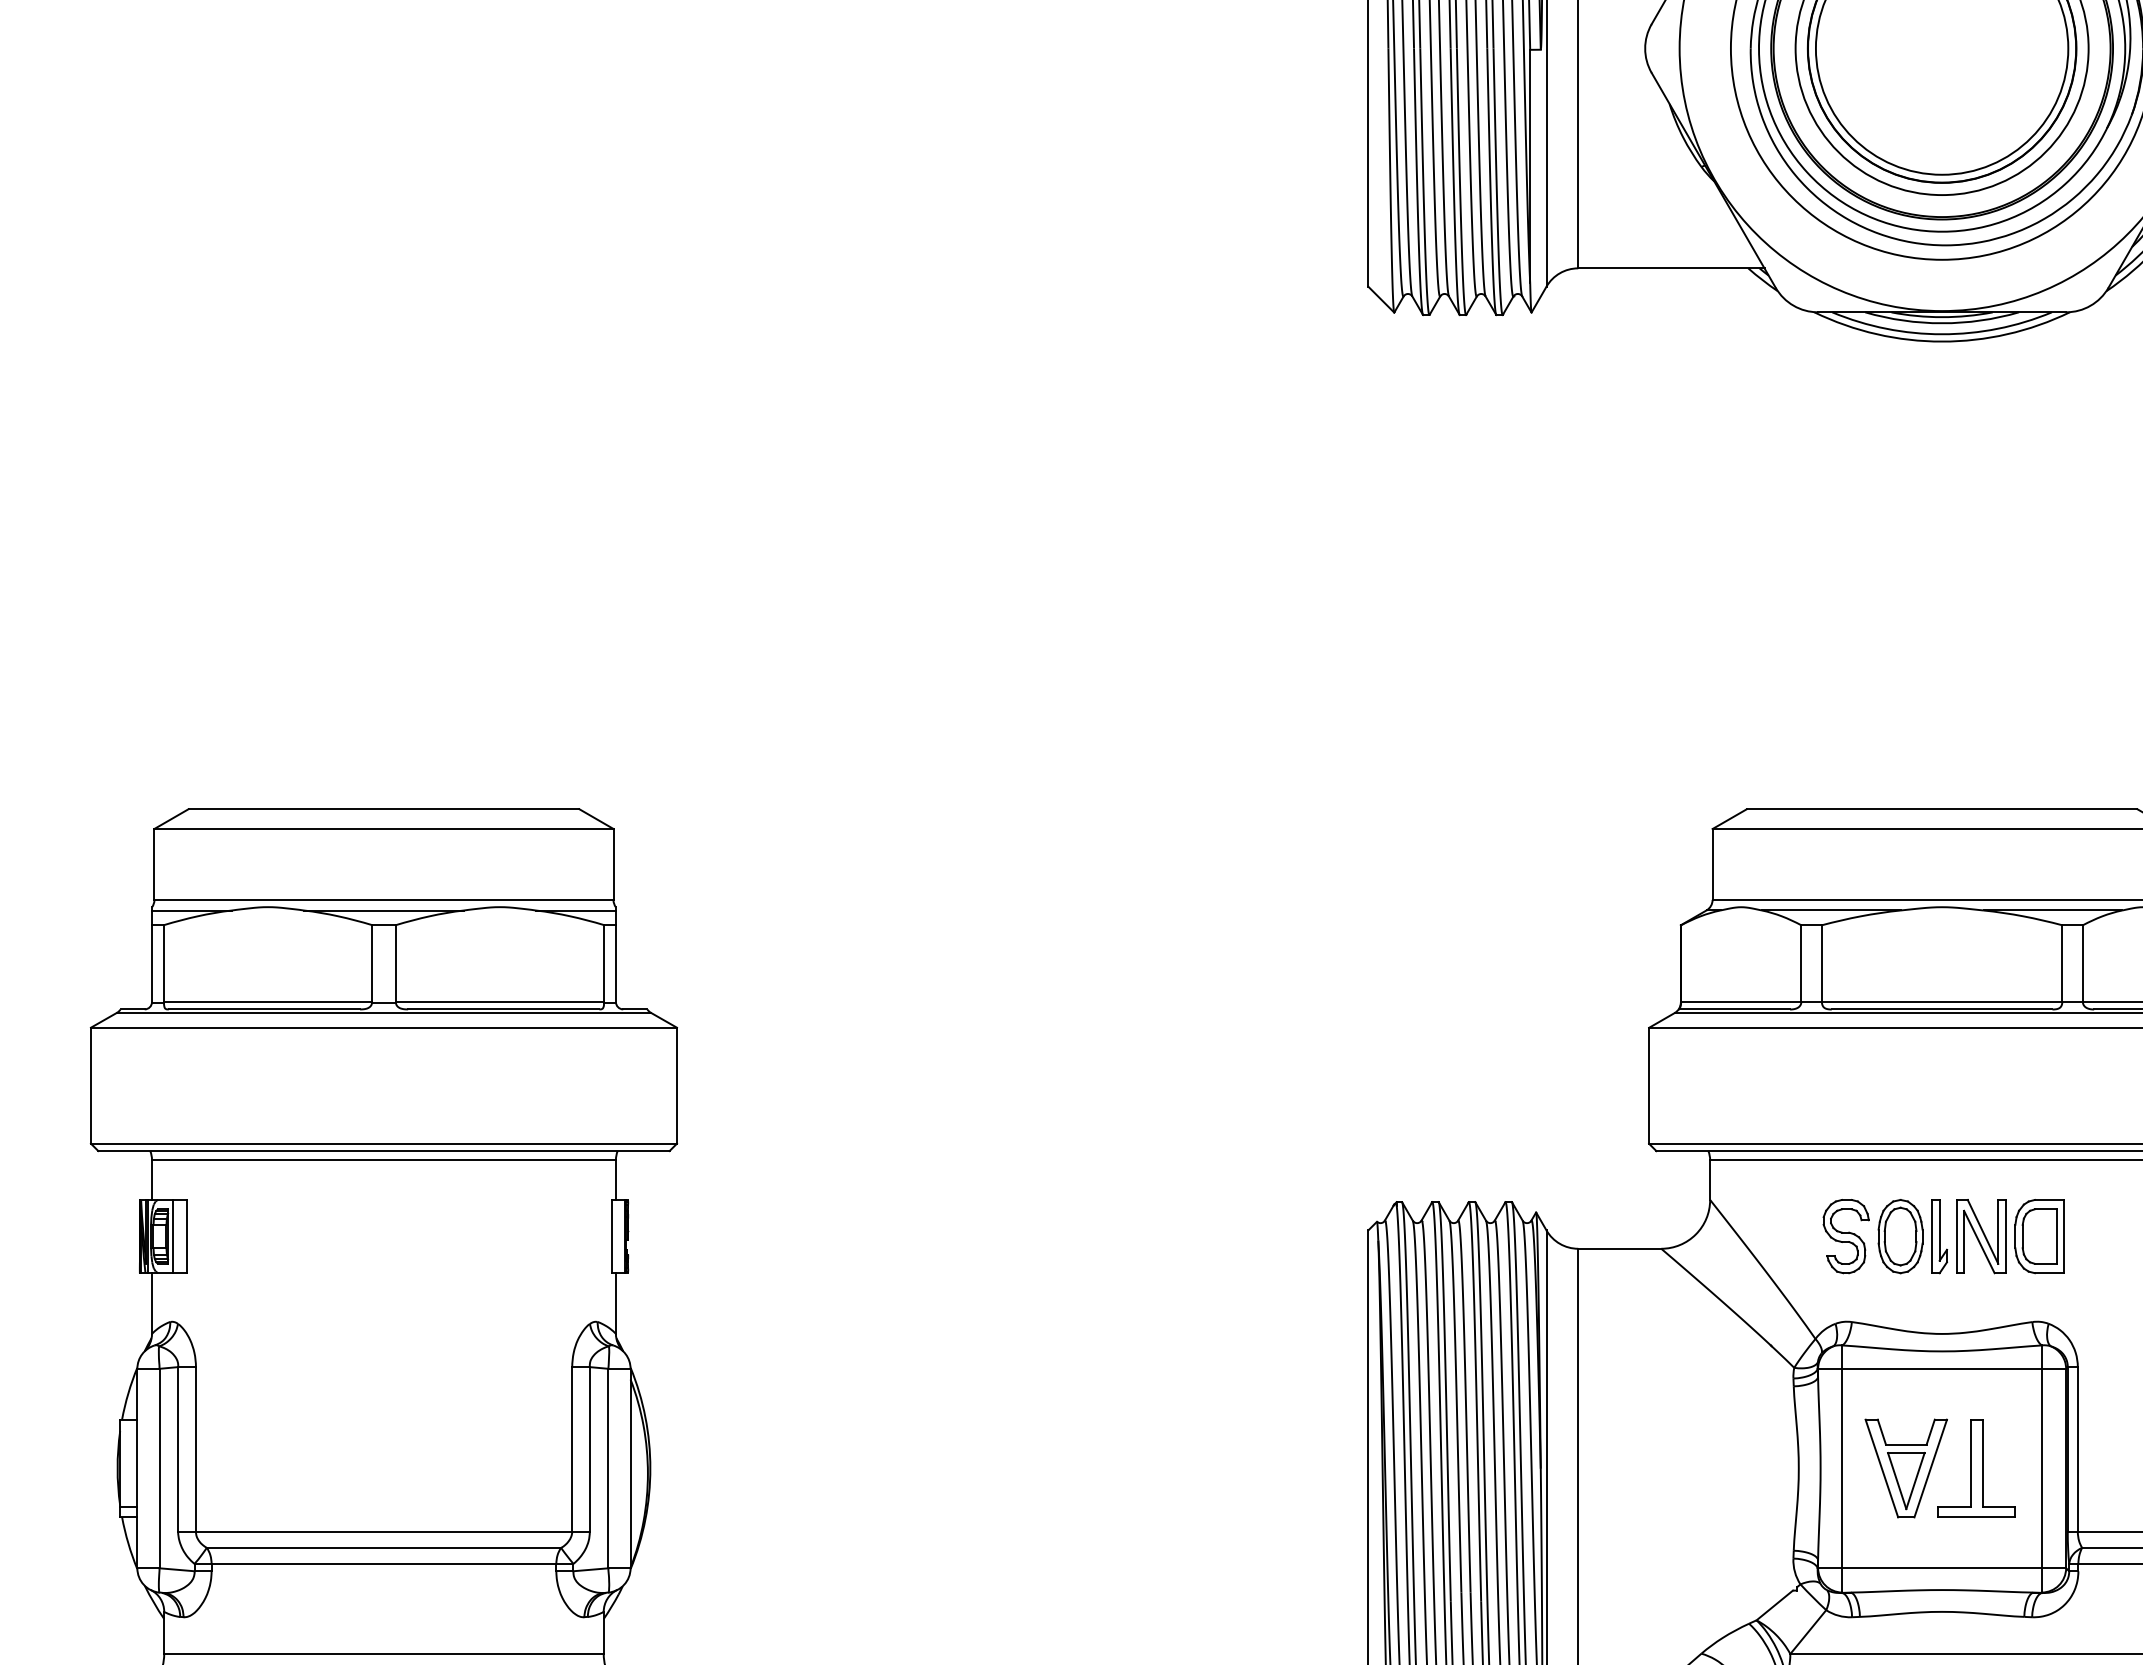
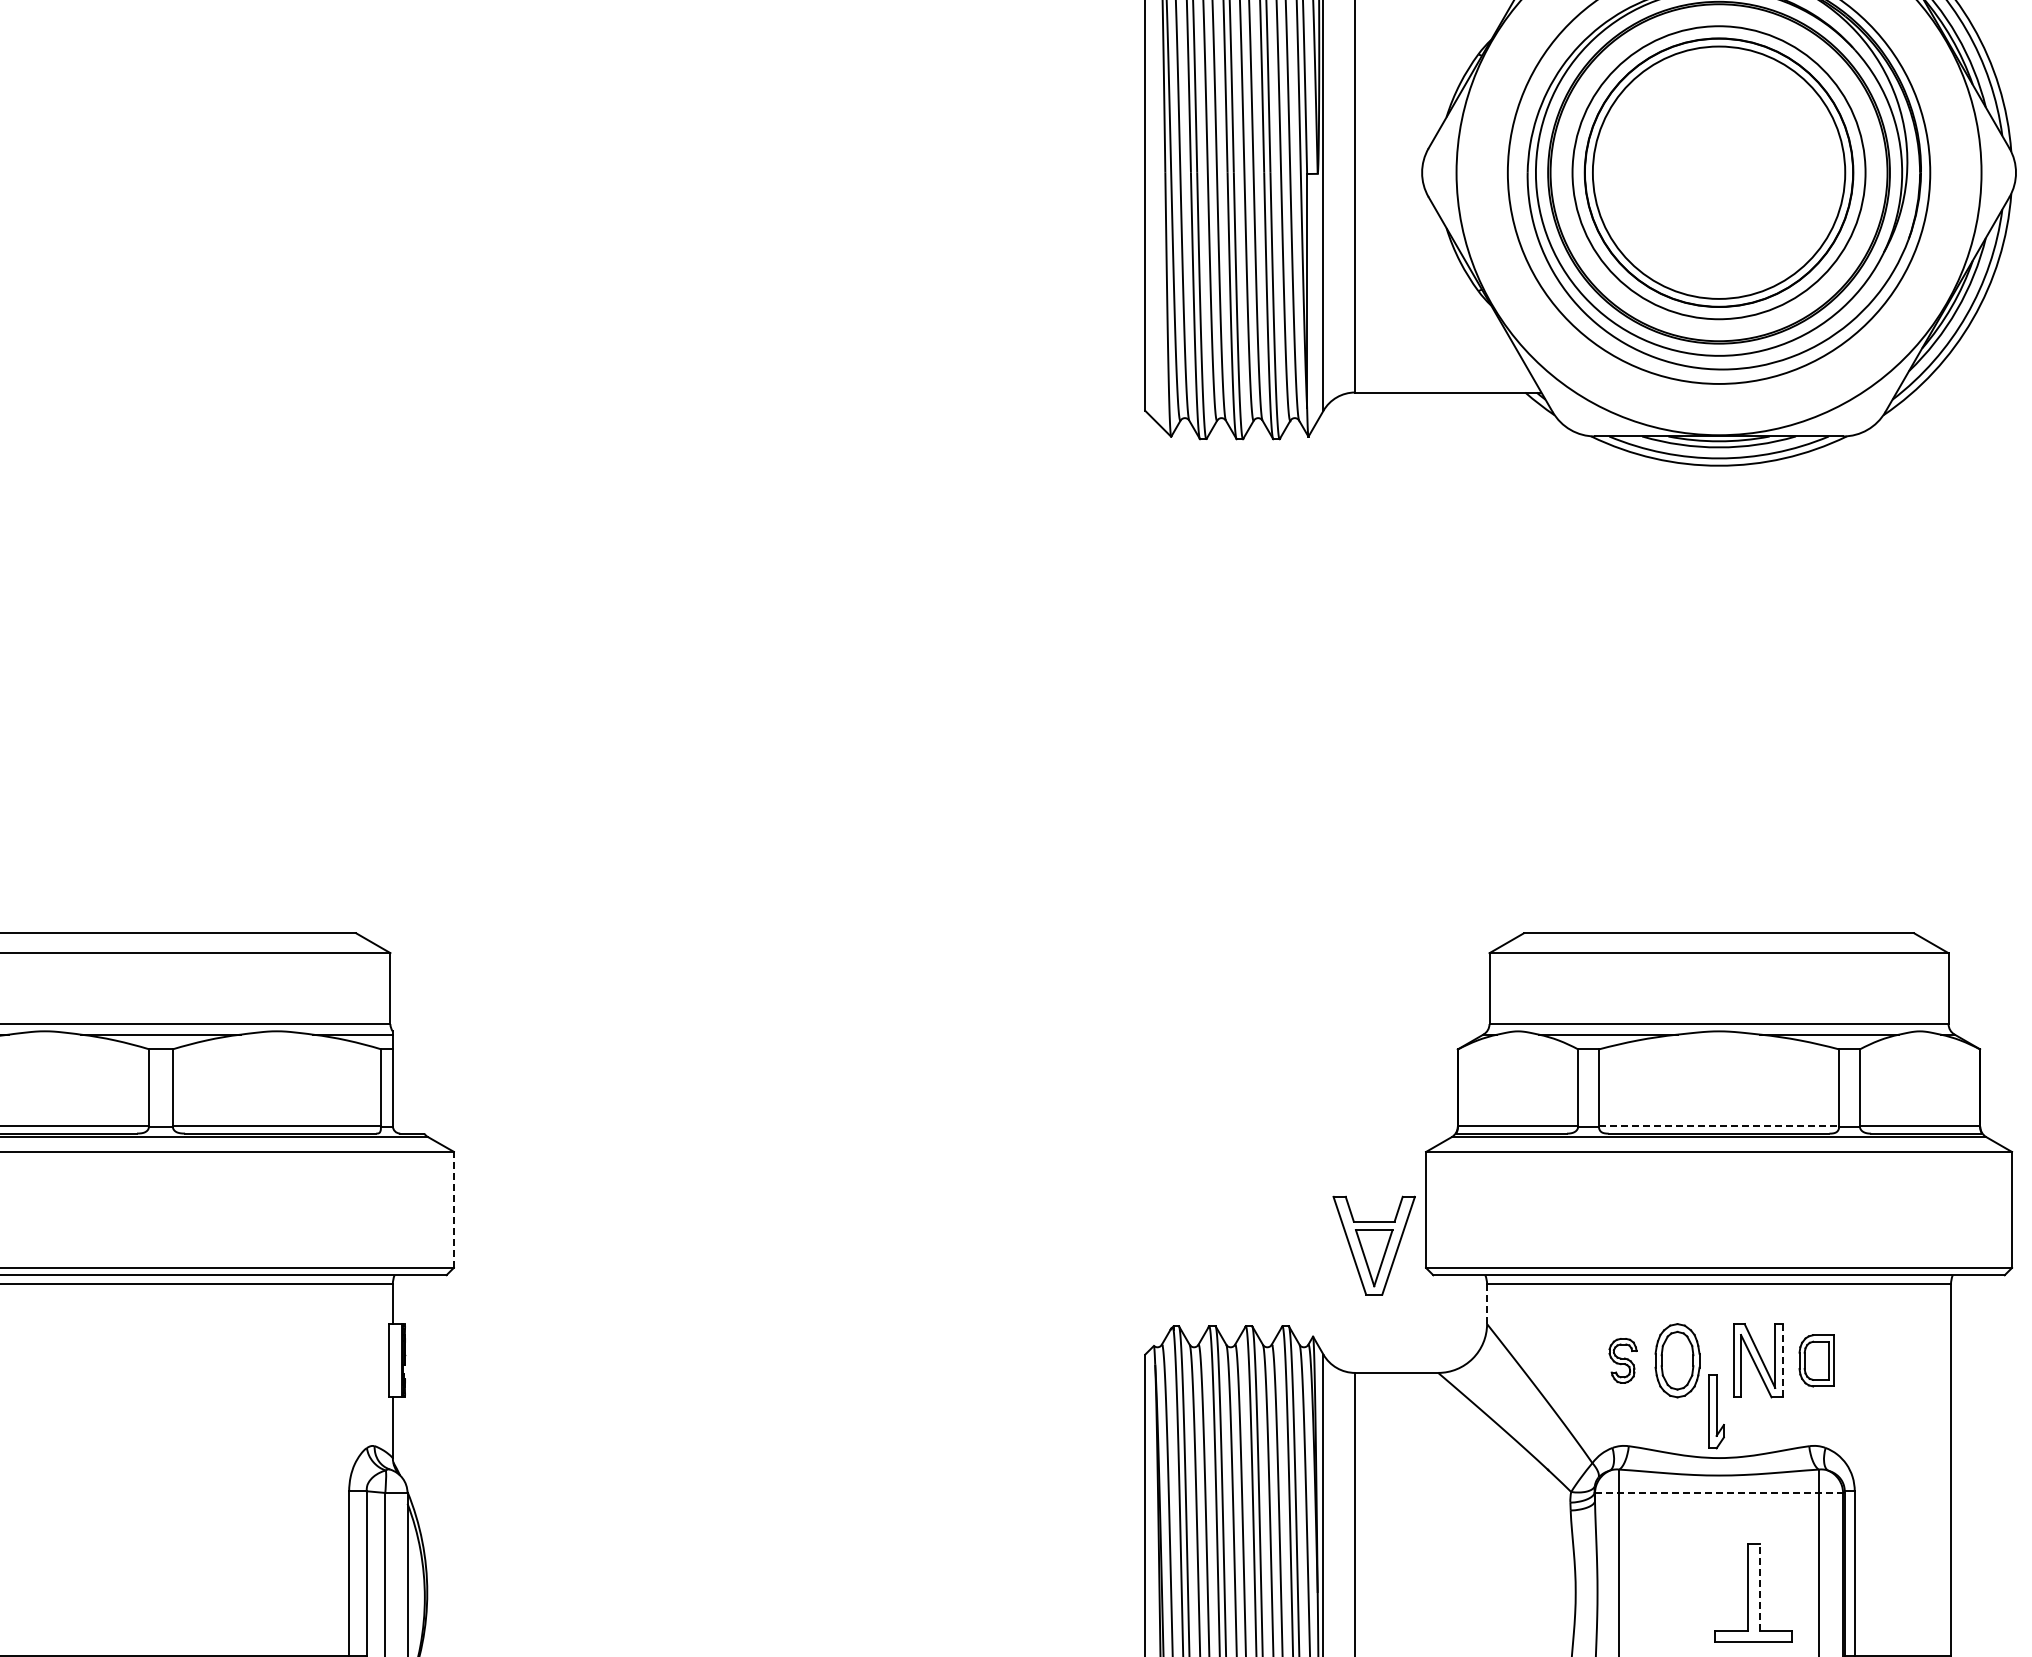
line: (1942, 1002) -> (1719, 1126), solid -> dashed
line: (676, 1085) -> (453, 1209), solid -> dashed
line: (1710, 1180) -> (1487, 1304), solid -> dashed
part: (1845, 1236) -> (1622, 1360), size x0.6
part: (1939, 1236) -> (1716, 1411), moved
line: (2005, 1236) -> (1782, 1360), solid -> dashed
part: (2039, 1236) -> (1816, 1360), size x0.7
line: (1942, 1368) -> (1719, 1492), solid -> dashed
line: (1982, 1463) -> (1759, 1587), solid -> dashed
part: (1905, 1468) -> (1373, 1245), moved

